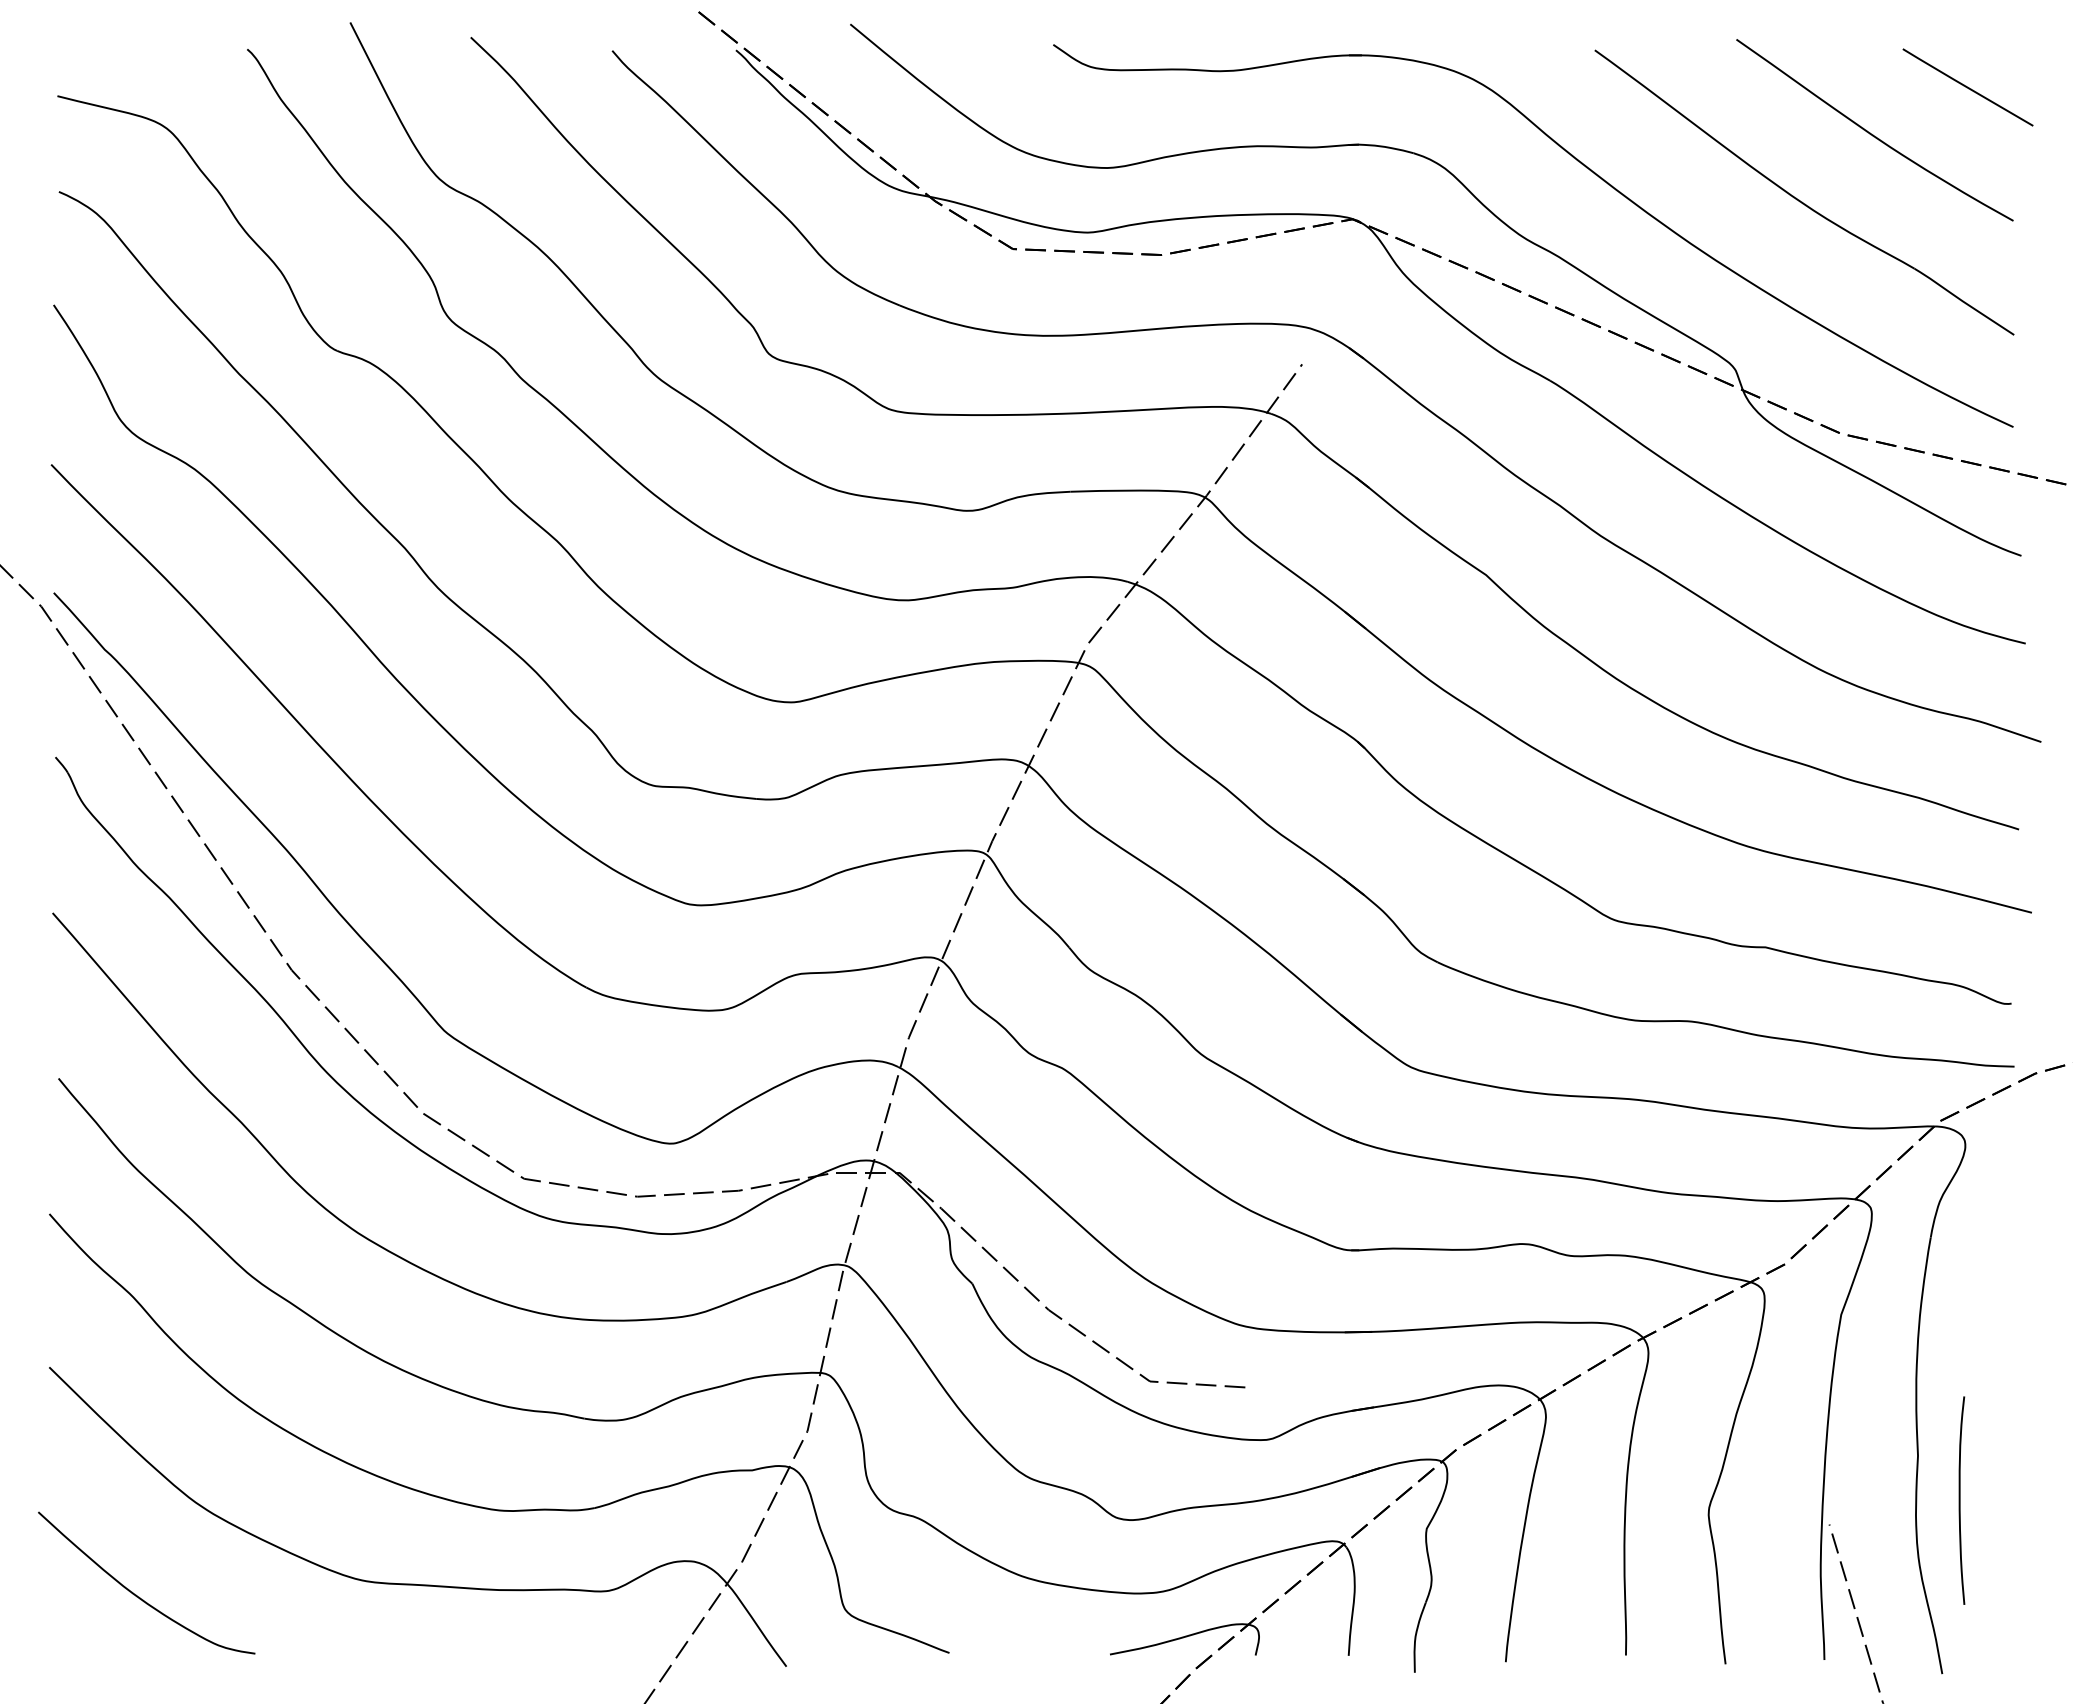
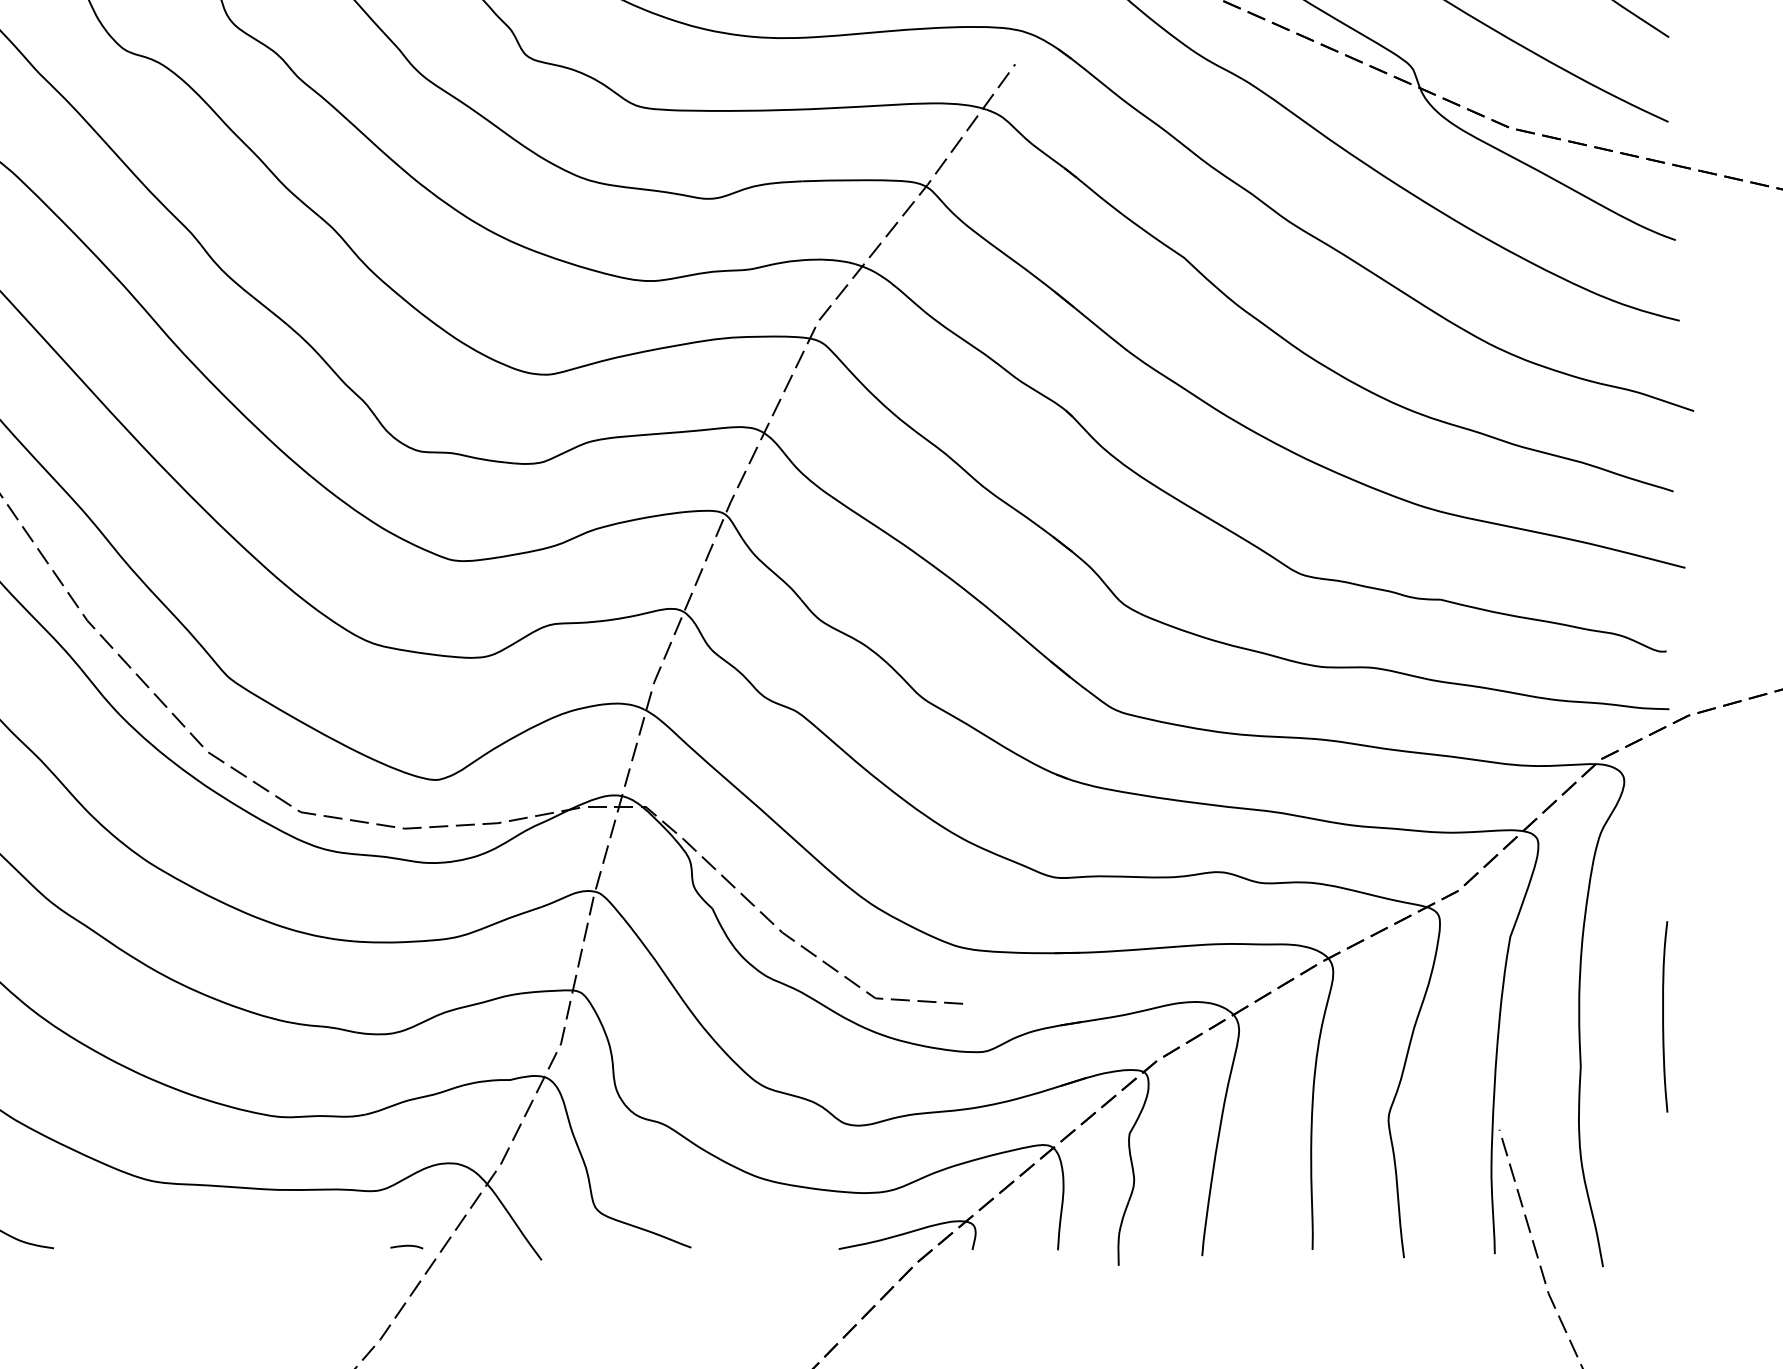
curve: (1960, 1500) -> (1663, 1016), moved
curve: (639, 1651) -> (406, 1246), added

